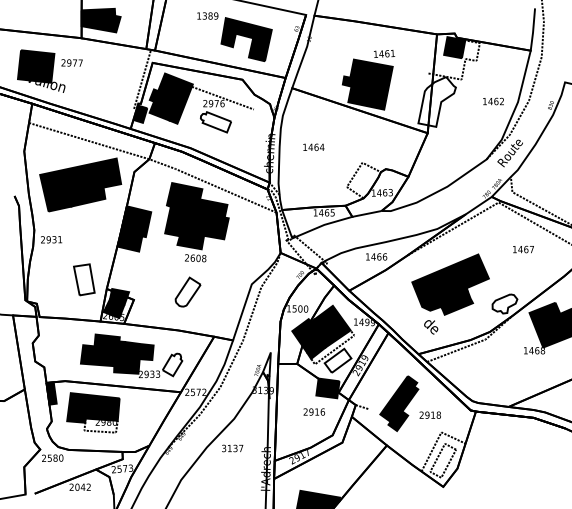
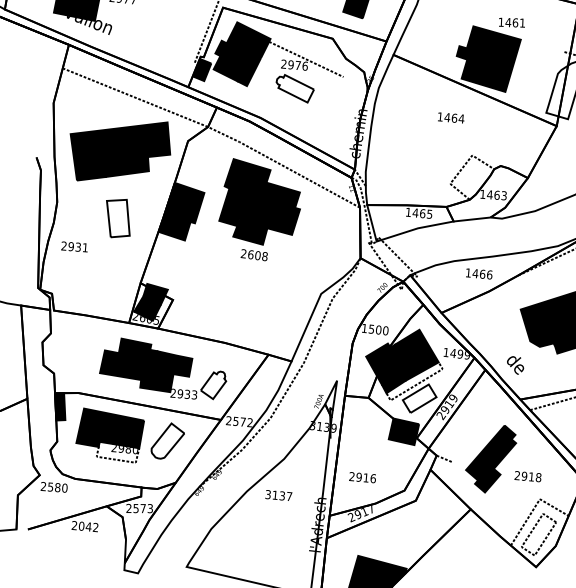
text: (313, 146) -> (450, 116), moved
text: (51, 239) -> (74, 246), moved
part: (84, 279) -> (118, 218), moved
part: (187, 291) -> (167, 440), moved
text: (431, 327) -> (515, 365), moved
text: (314, 411) -> (362, 477), moved

